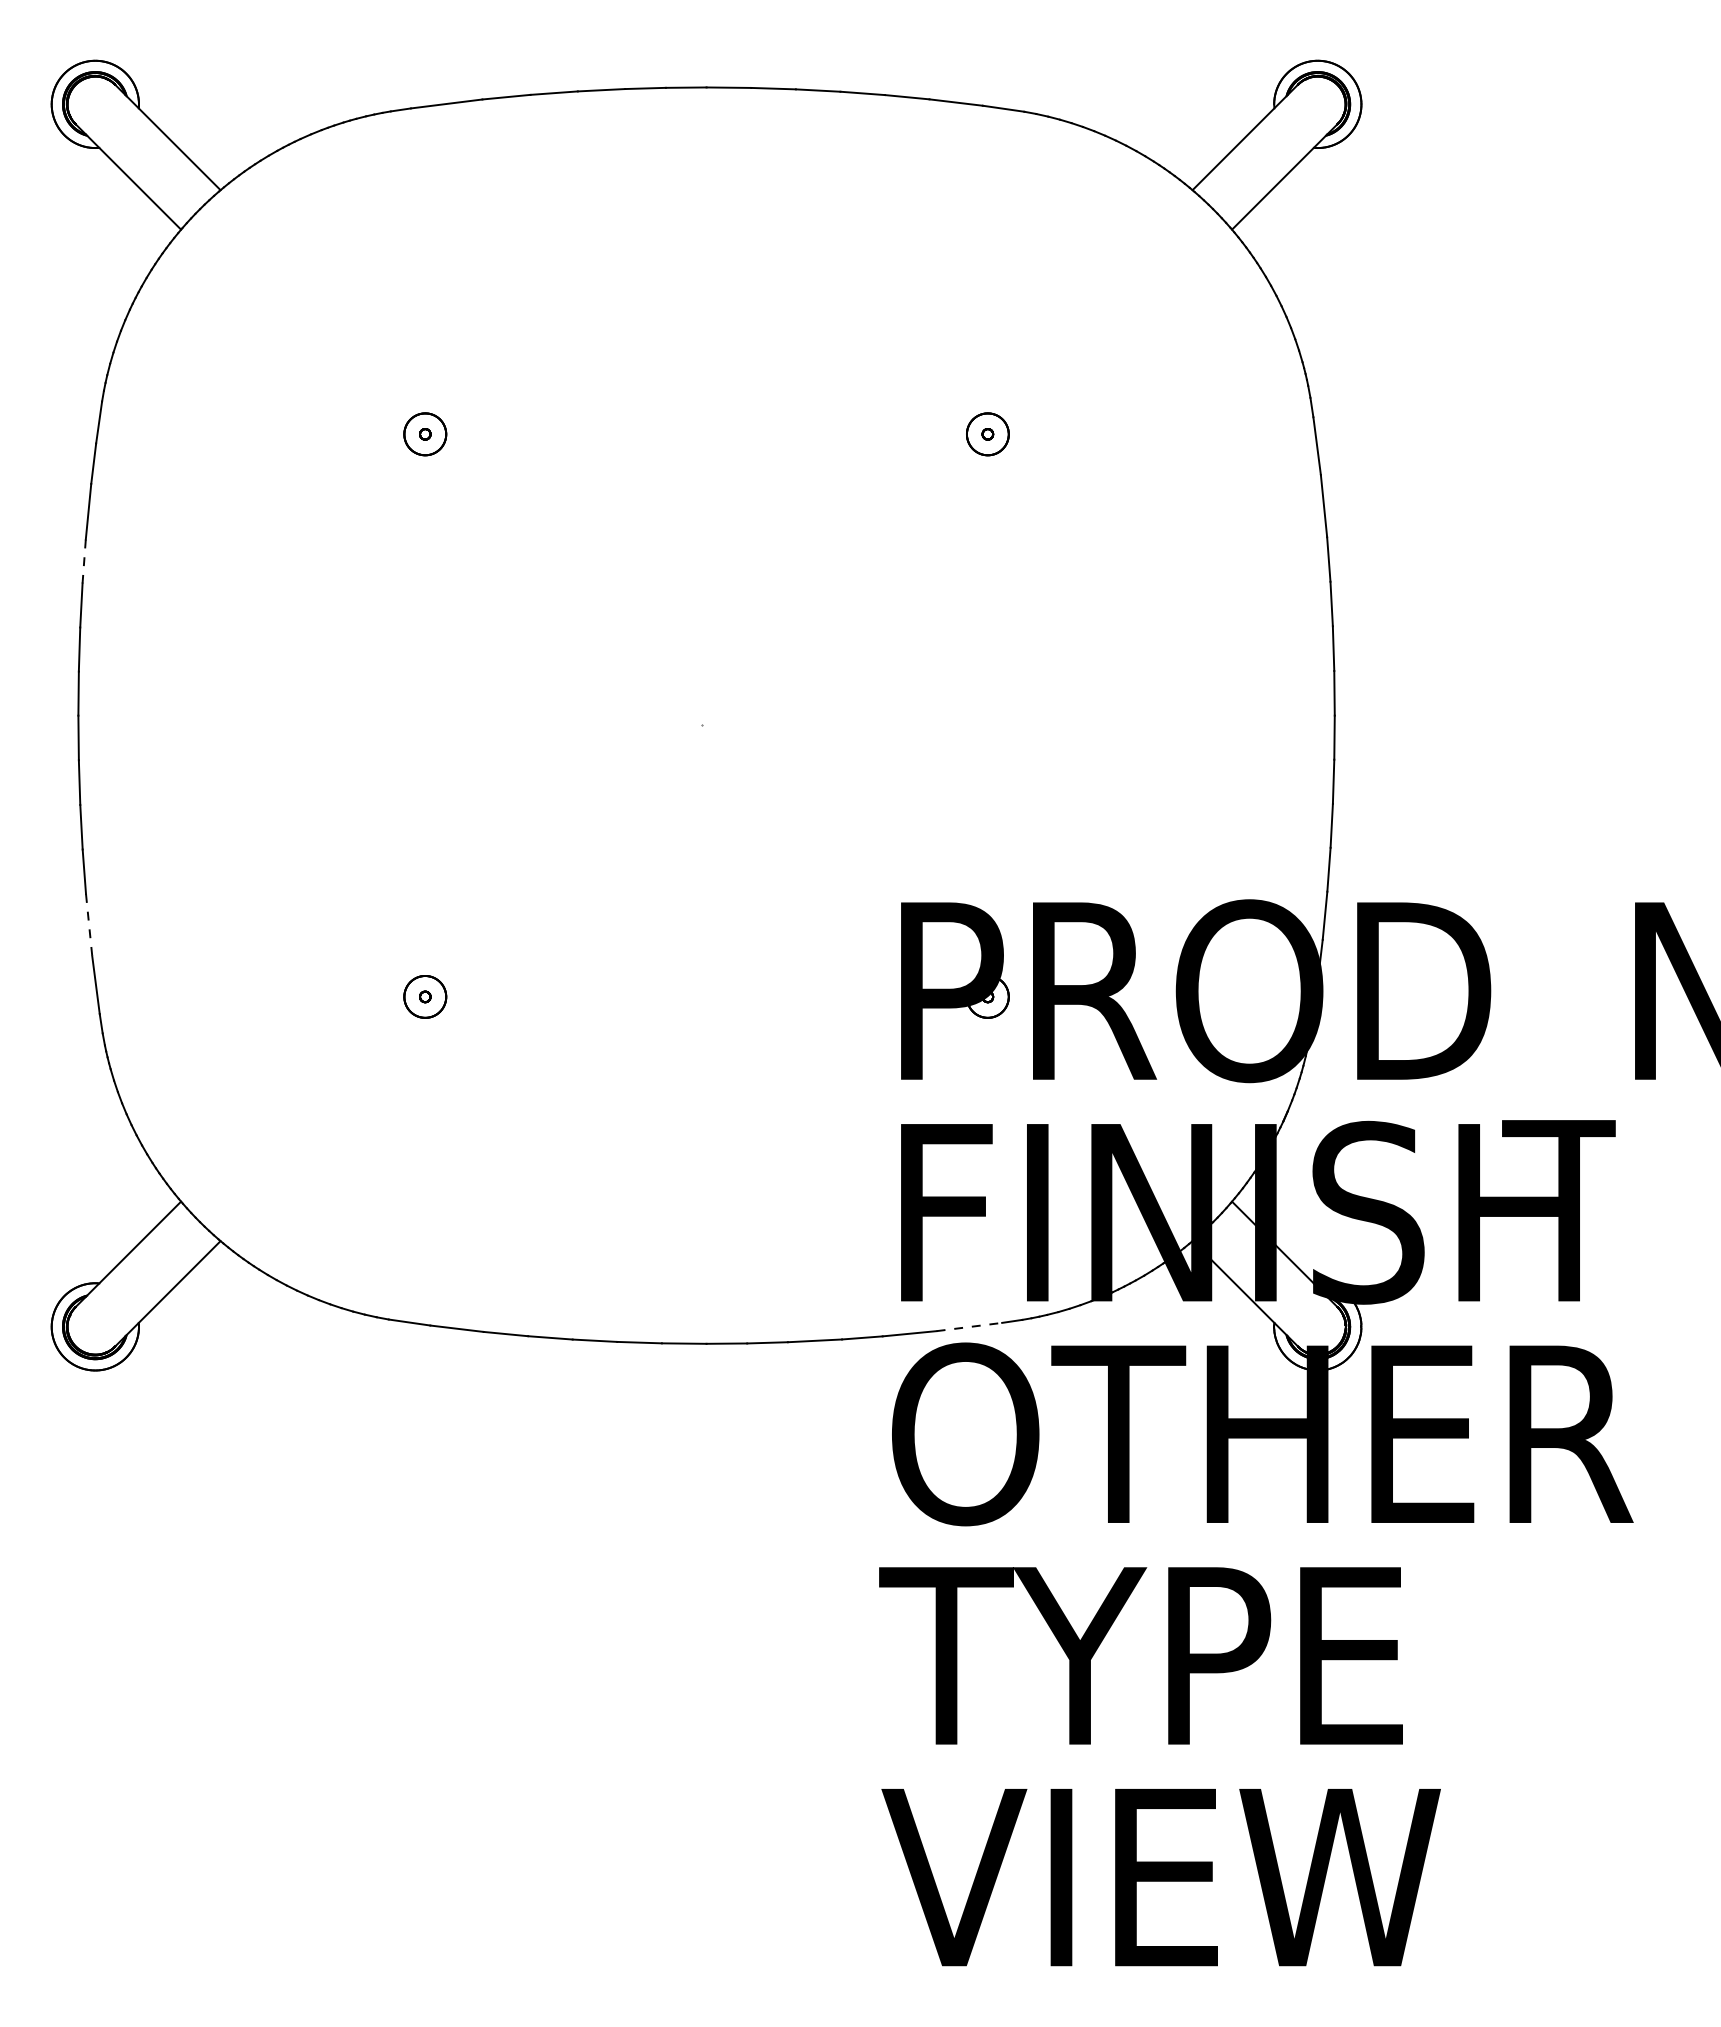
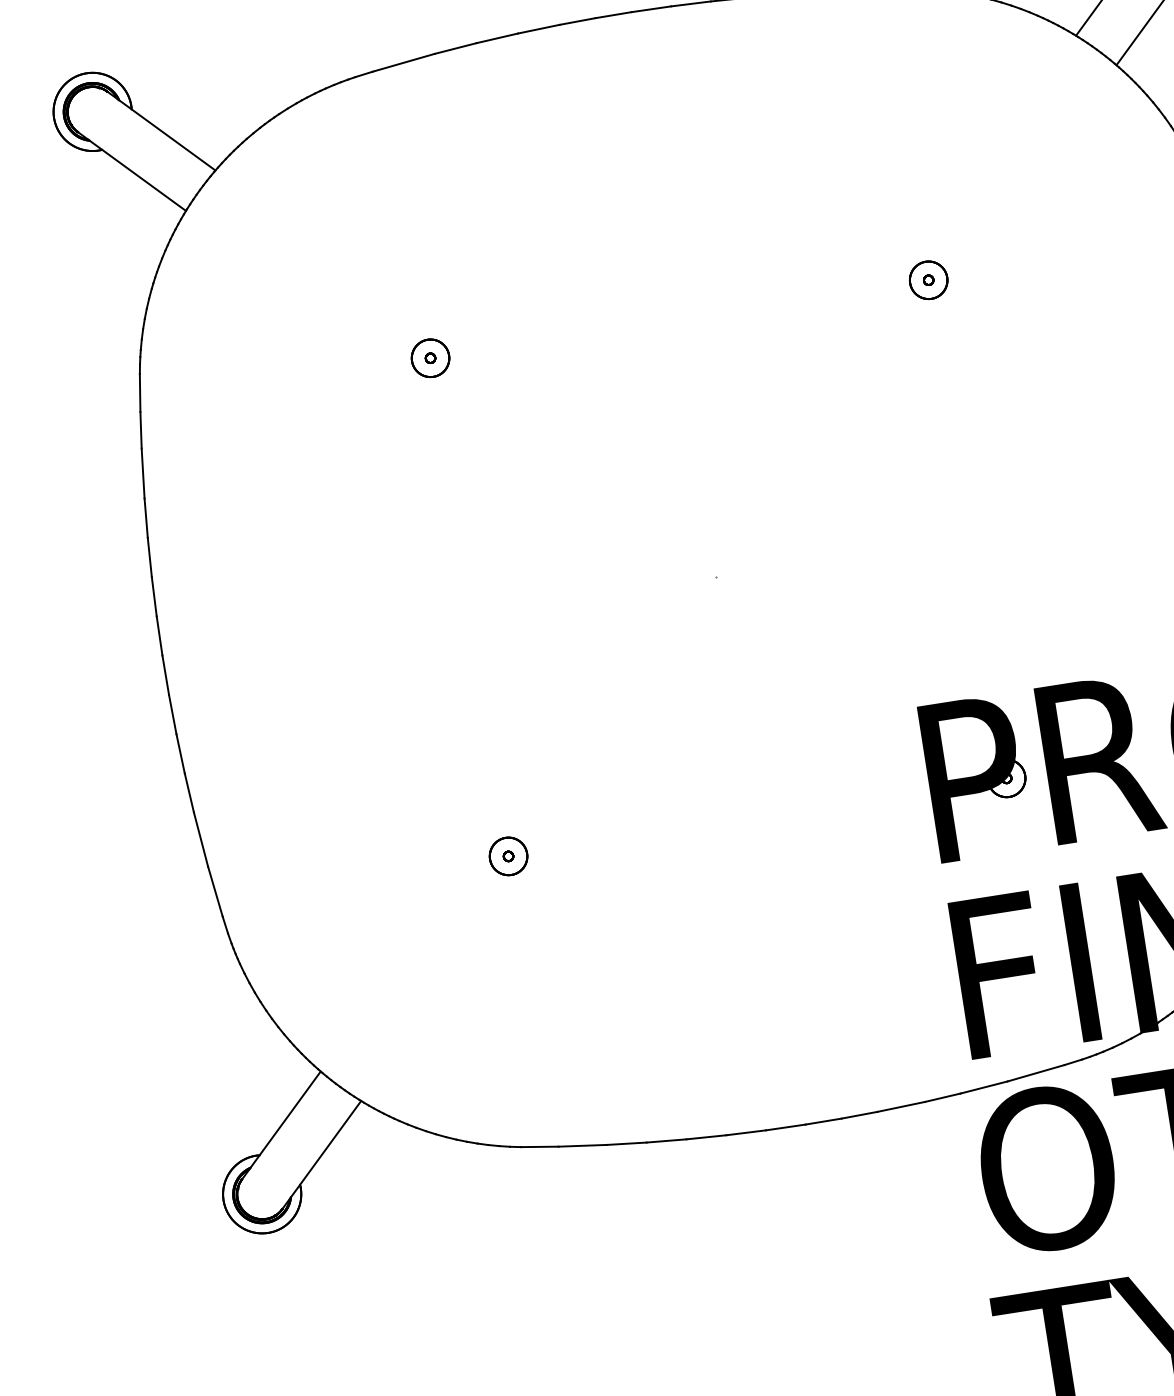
line: (84, 562) -> (146, 519), dashed -> solid
line: (89, 925) -> (201, 839), dashed -> solid
line: (969, 1326) -> (1036, 1072), dashed -> solid

